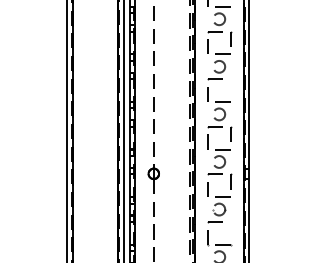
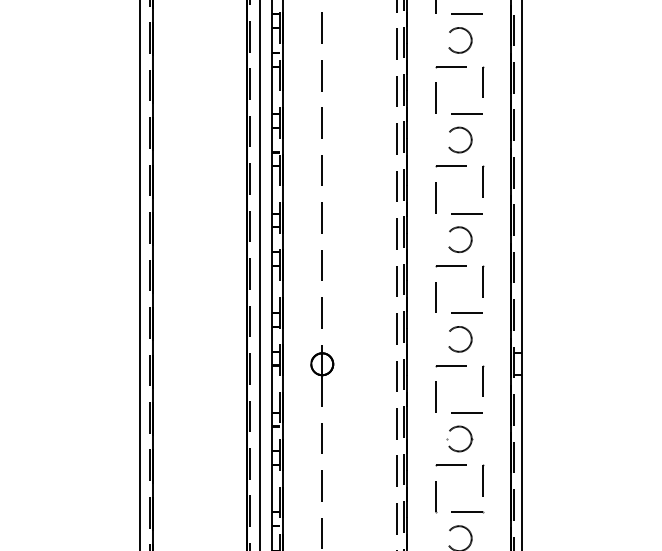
line: (231, 85) -> (484, 179), added
line: (231, 228) -> (484, 478), added

